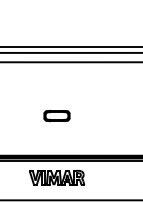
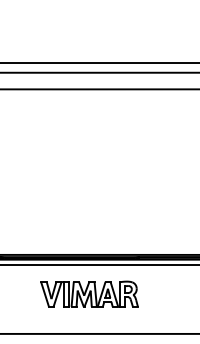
part: (56, 116) -> (69, 185), removed
part: (57, 177) -> (90, 293), moved

